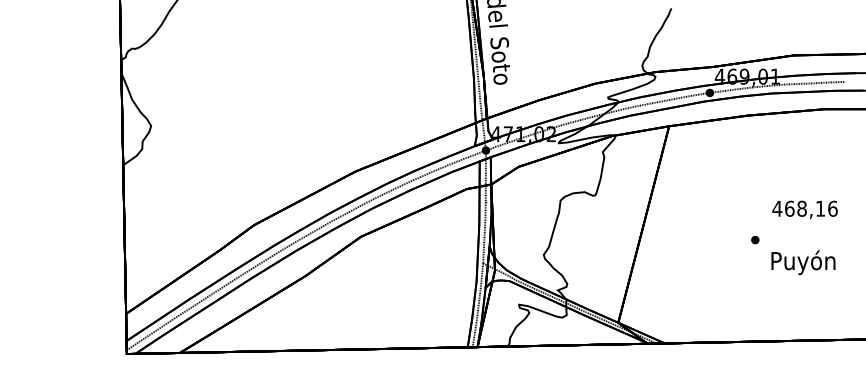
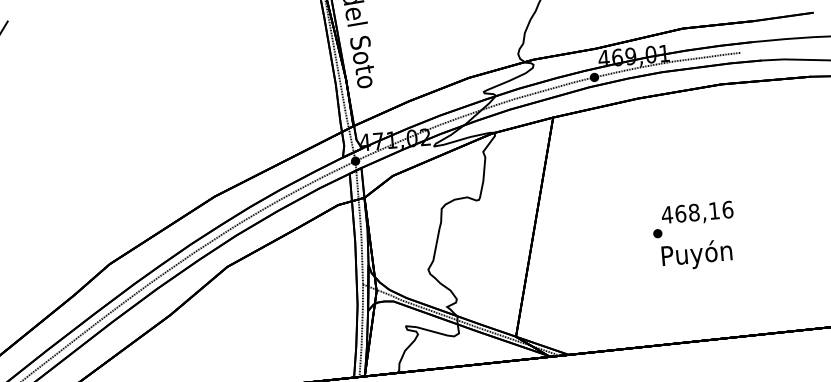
text: (804, 209) -> (696, 213), moved
text: (803, 262) -> (697, 254), moved

